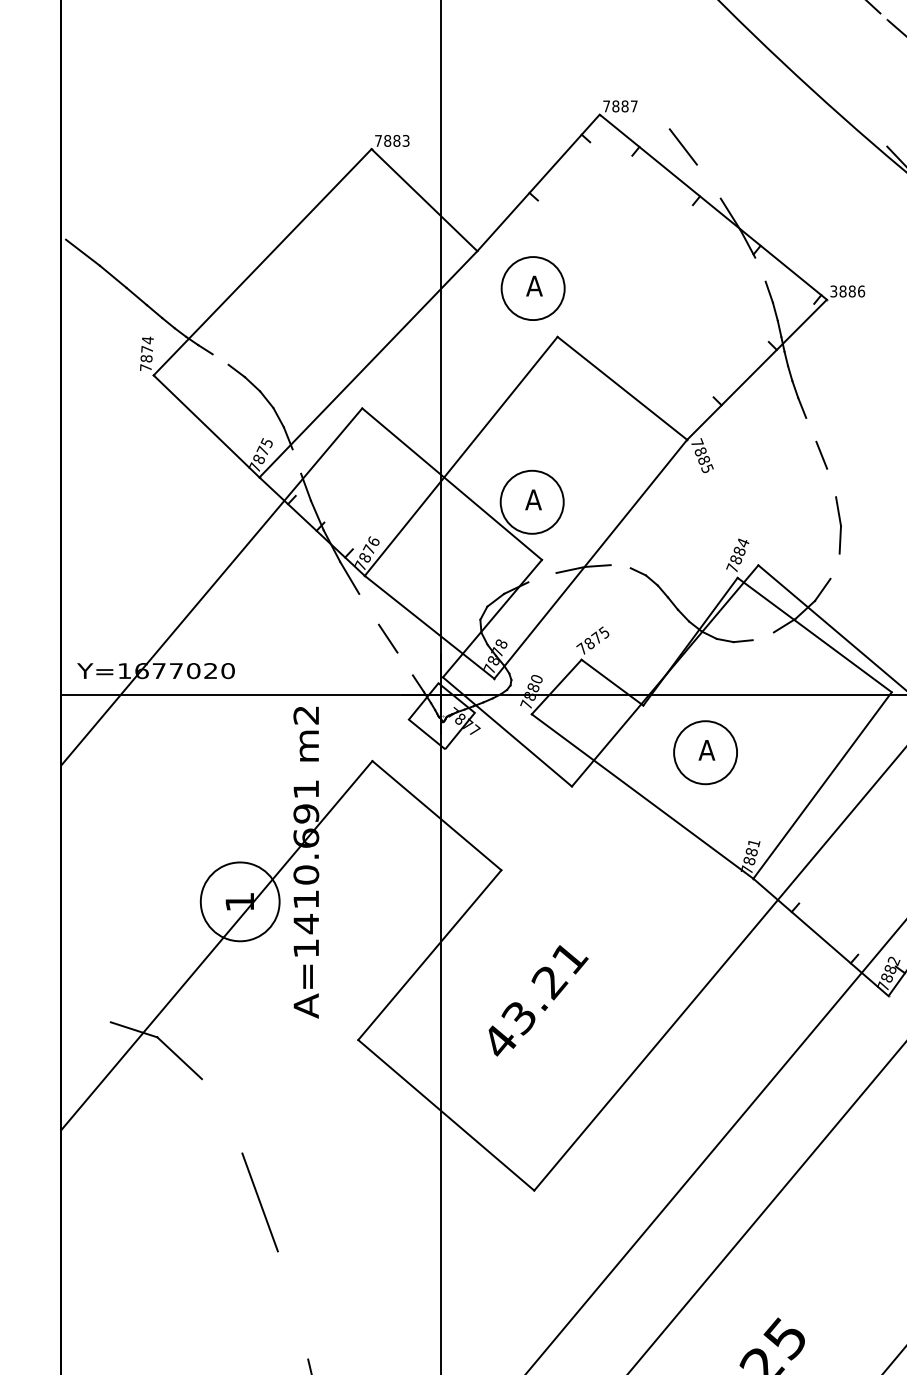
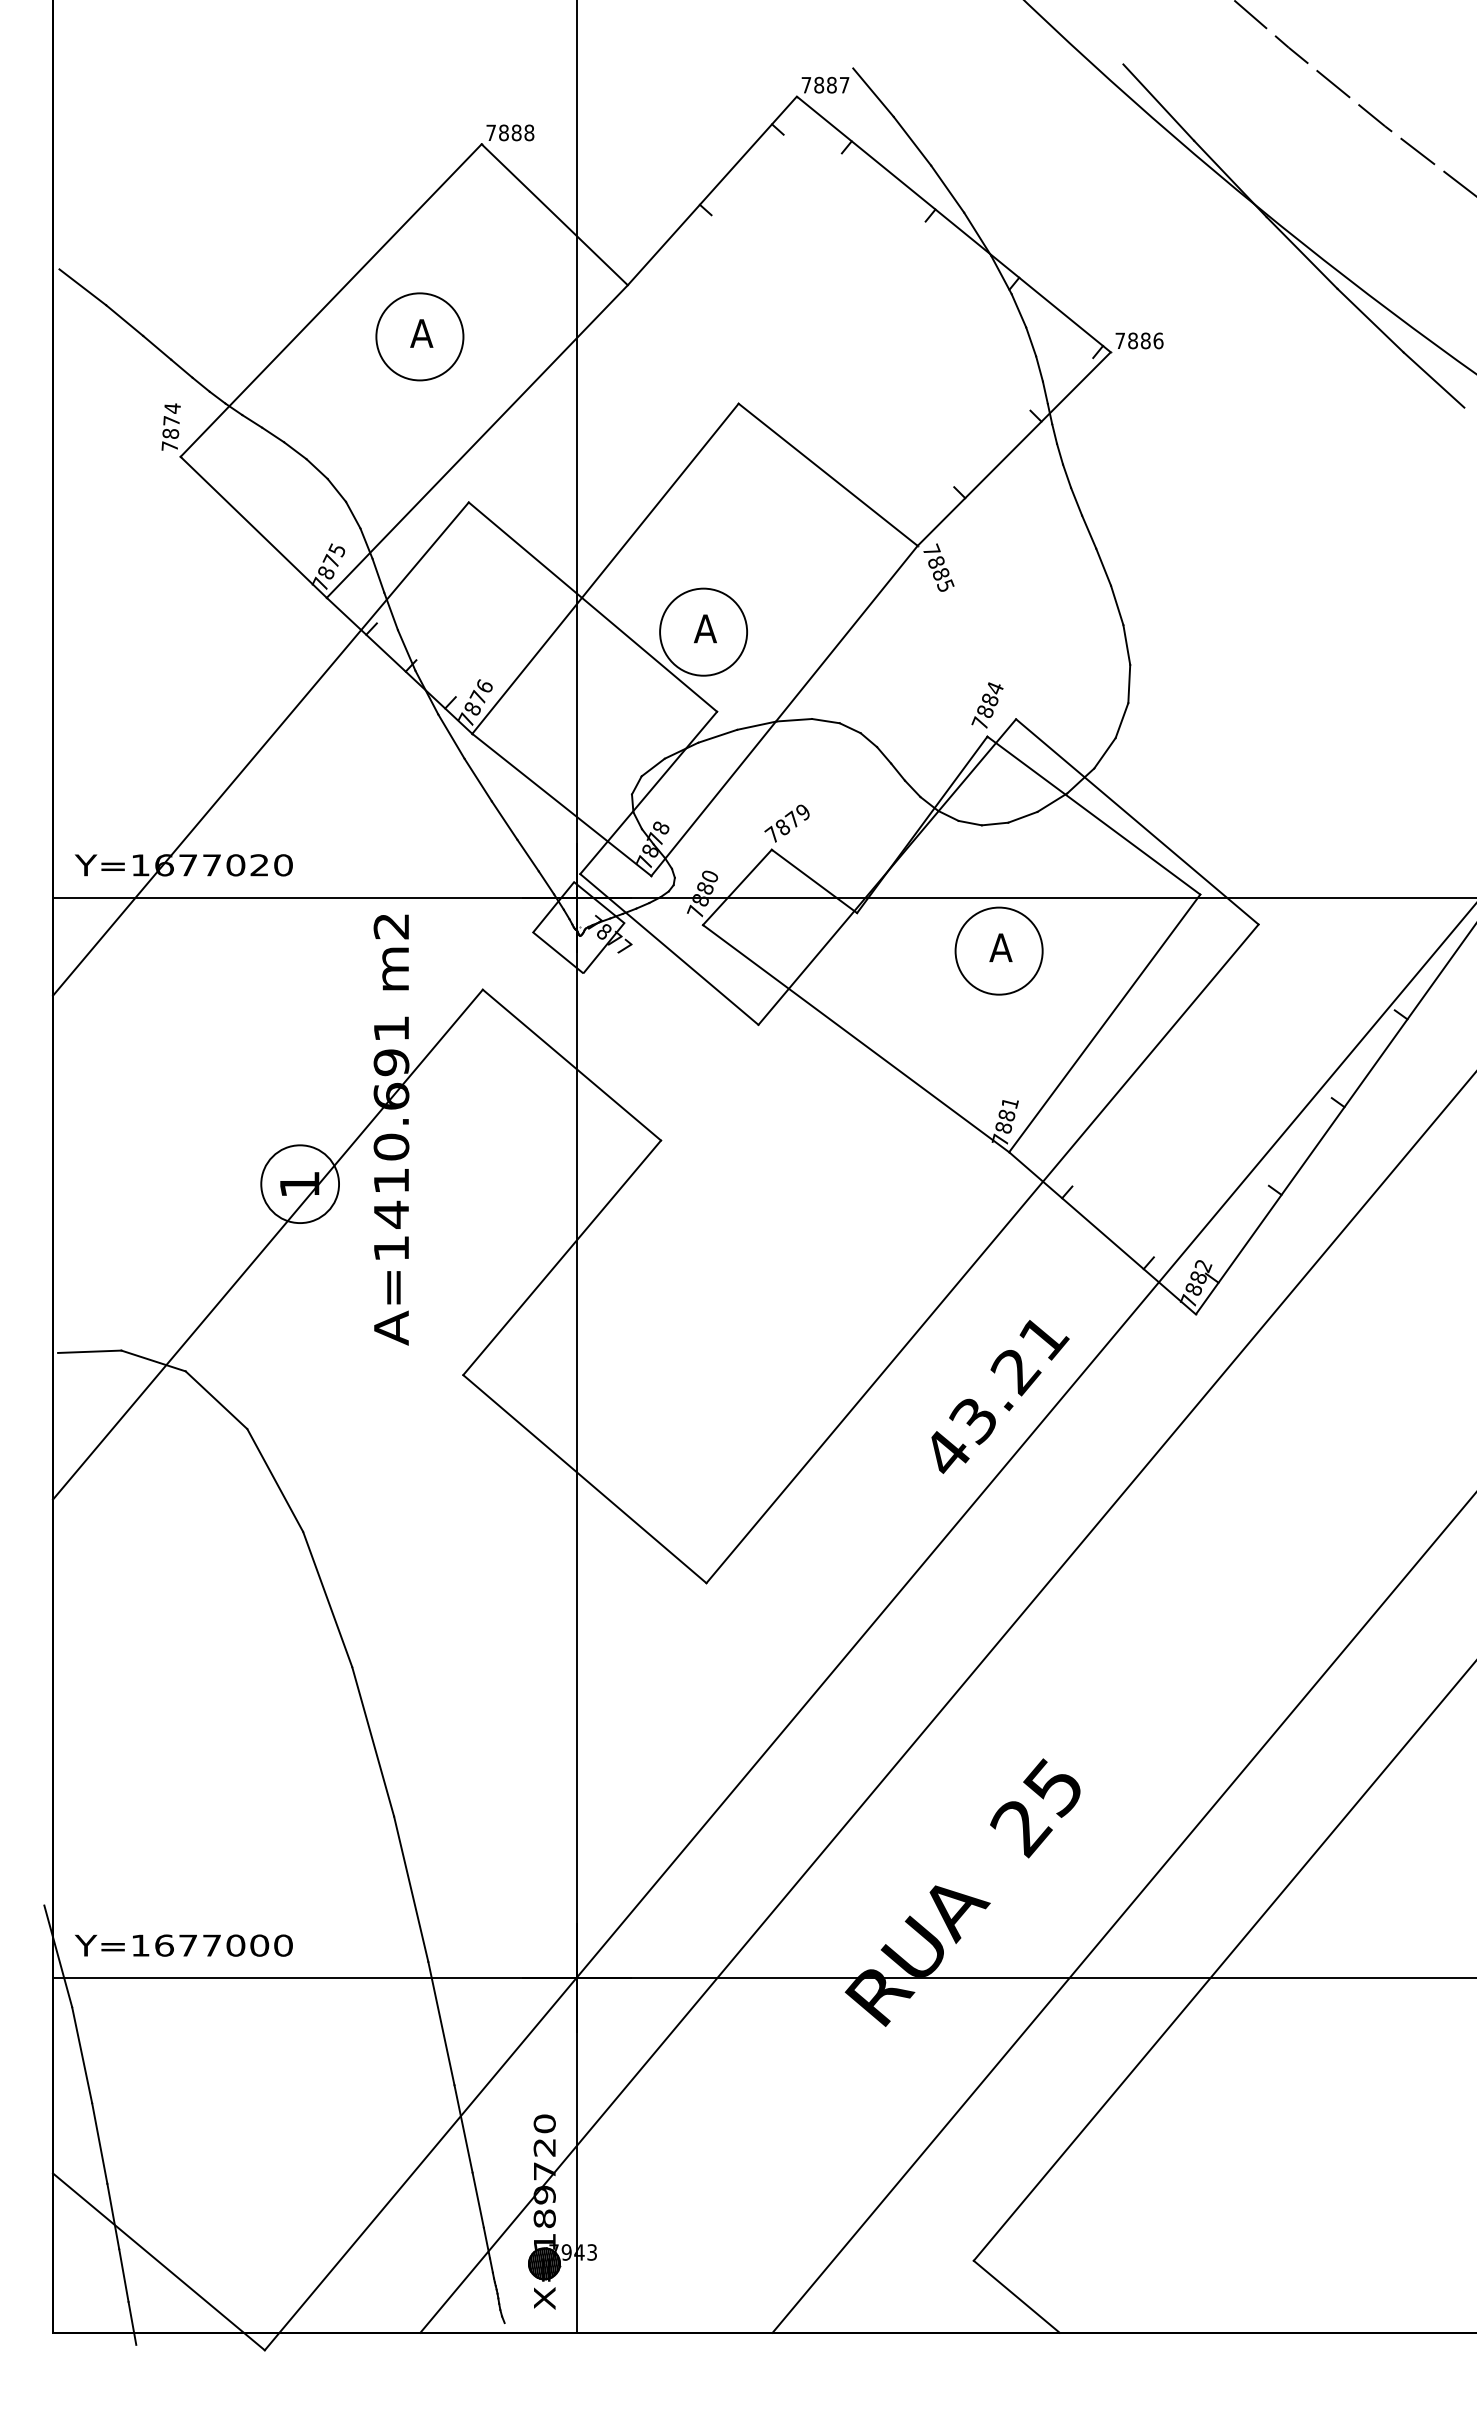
line: (655, 111) -> (873, 92), added
line: (861, 118) -> (1158, 102), added
text: (406, 140) -> (529, 132), 7883 -> 7888
line: (708, 181) -> (947, 188), added
line: (760, 269) -> (1018, 310), added
part: (532, 288) -> (419, 336), moved
text: (833, 291) -> (1120, 340), 3886 -> 7886
line: (220, 359) -> (273, 434), added
line: (811, 429) -> (1089, 531), added
line: (296, 461) -> (378, 575), added
line: (831, 482) -> (1117, 605), added
line: (620, 566) -> (825, 721), added
line: (834, 566) -> (1121, 720), added
line: (542, 577) -> (717, 735), added
line: (368, 608) -> (477, 779), added
text: (603, 632) -> (802, 811), 7875 -> 7879
line: (763, 635) -> (1022, 816), added
line: (404, 663) -> (527, 855), added
part: (705, 752) -> (998, 950), moved
circle: (240, 902) -> (300, 1184), size x0.71
text: (538, 1000) -> (1000, 1396), moved
line: (87, 1022) -> (89, 1351), added
line: (222, 1116) -> (275, 1480), added
line: (293, 1305) -> (373, 1741), added

